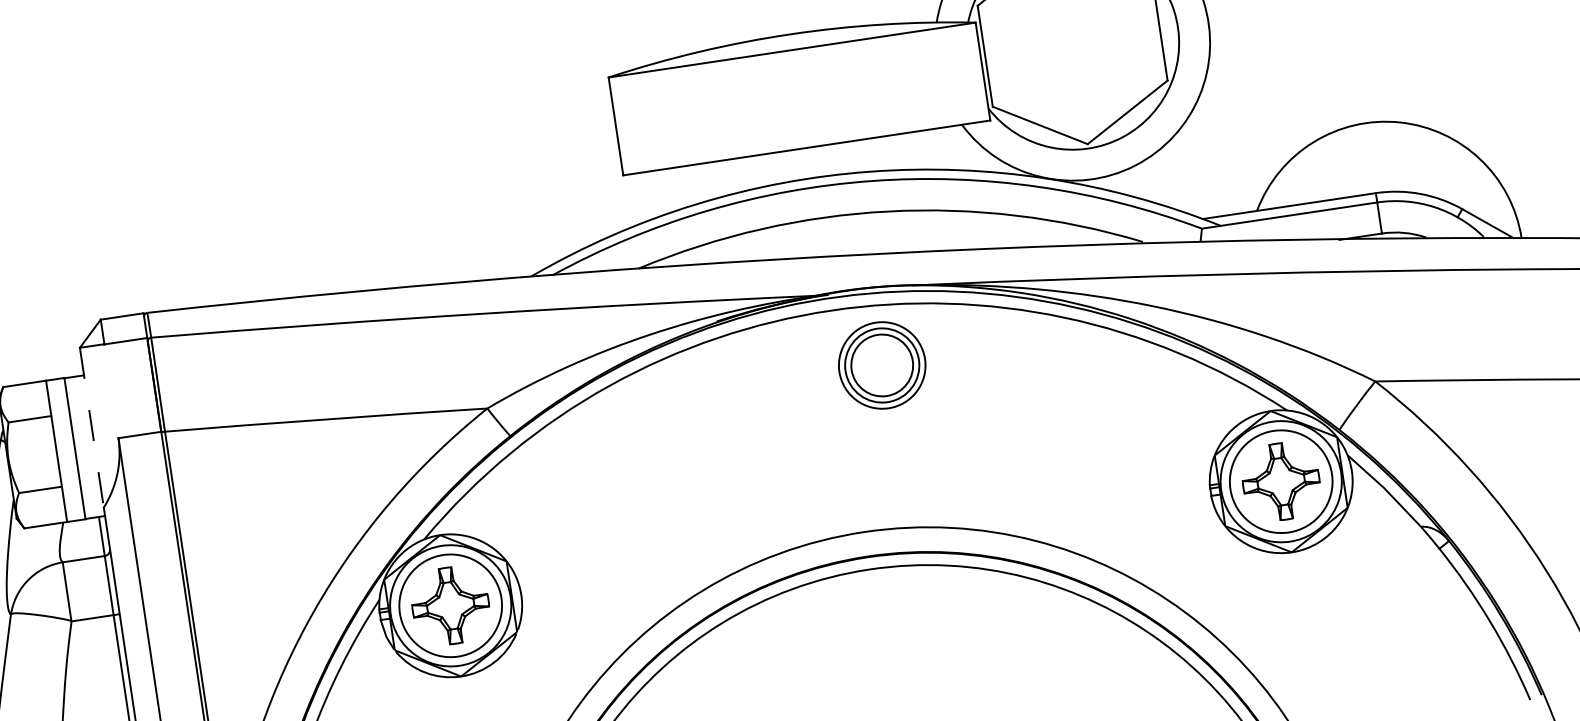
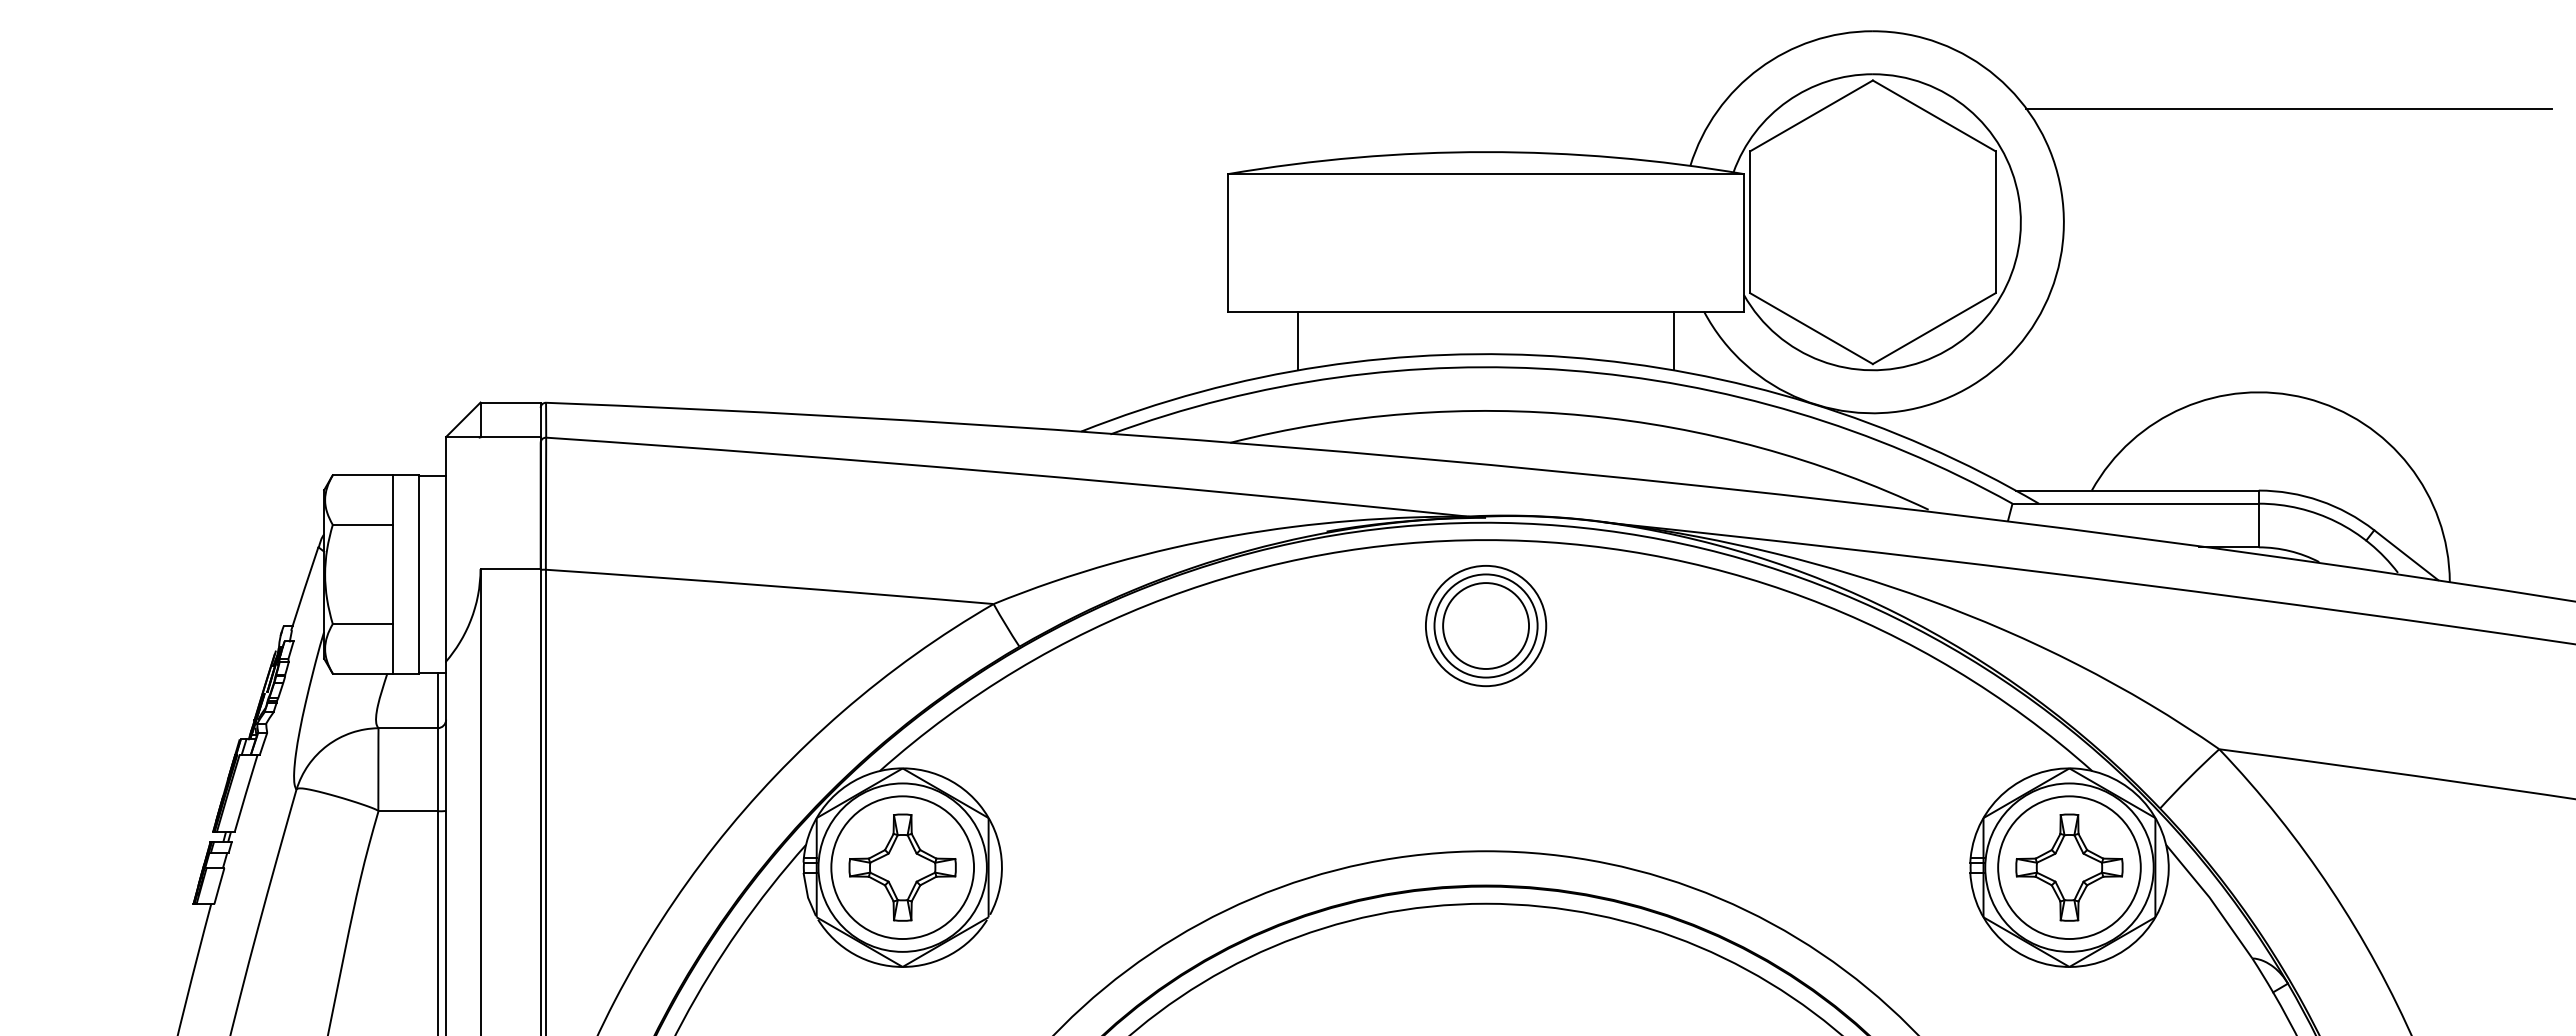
line: (943, 148) -> (1673, 340), added
line: (676, 188) -> (1298, 340), added
part: (882, 365) -> (1486, 626), moved
line: (92, 427) -> (446, 549), dashed -> solid

